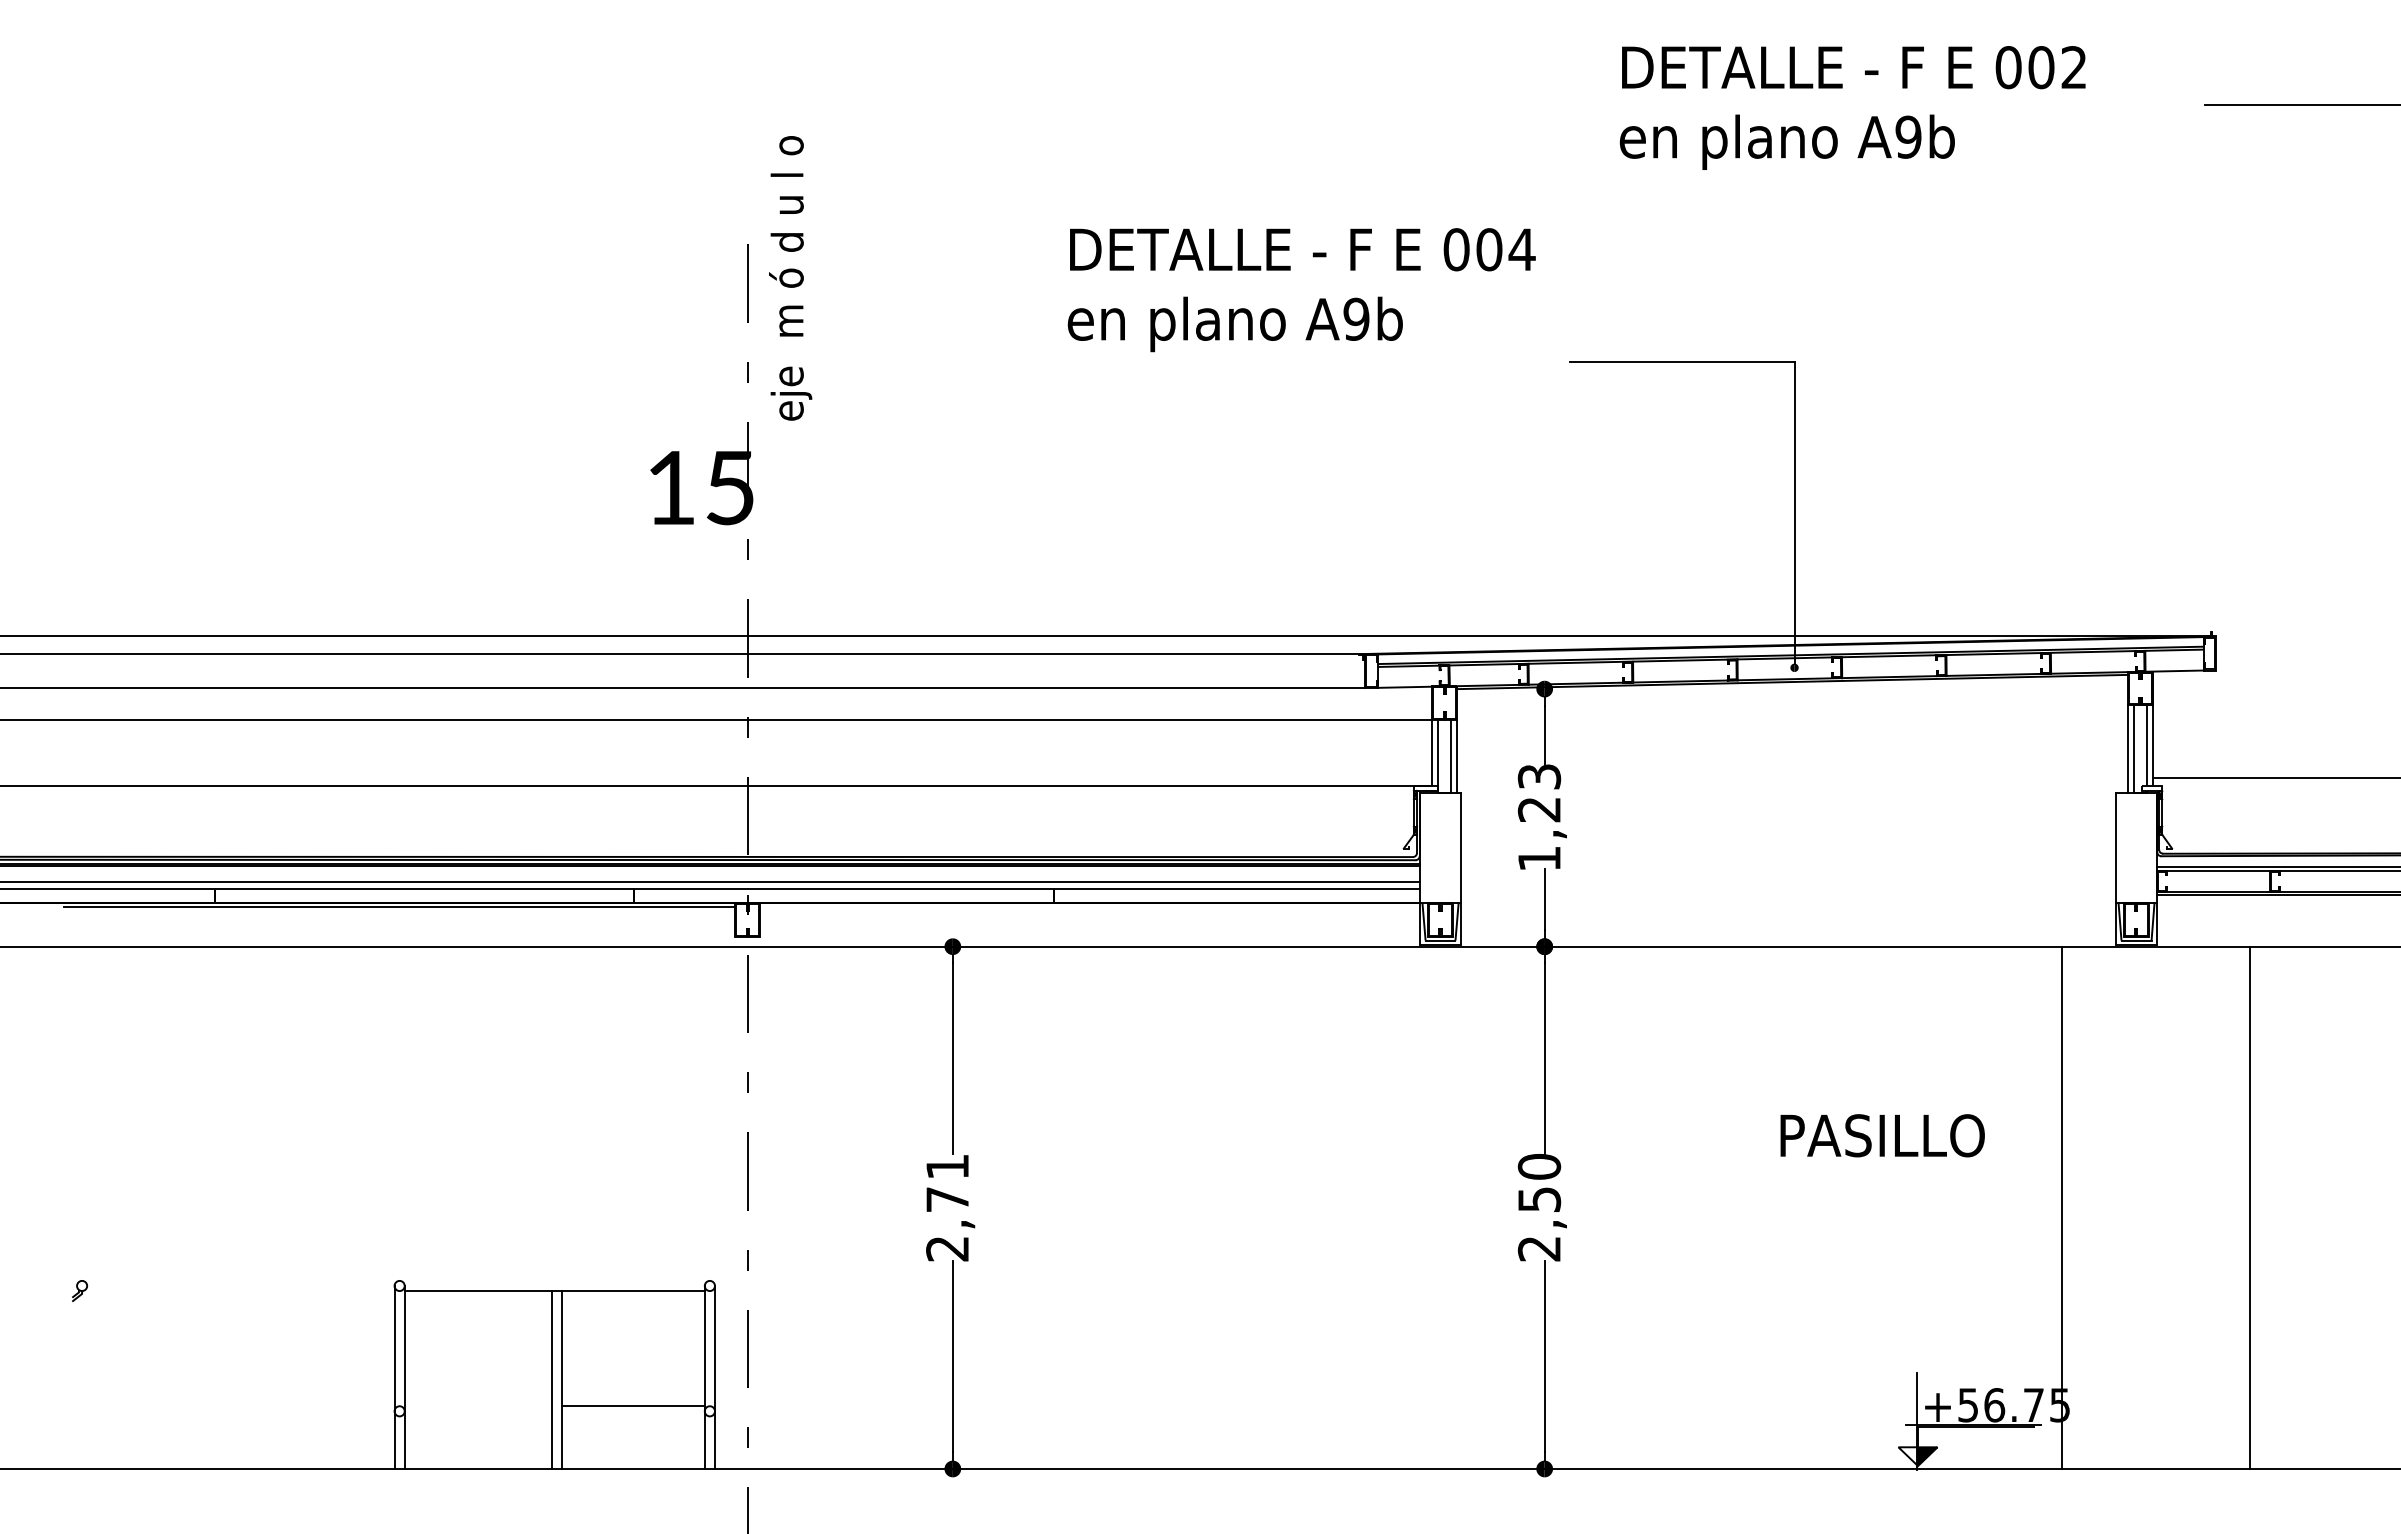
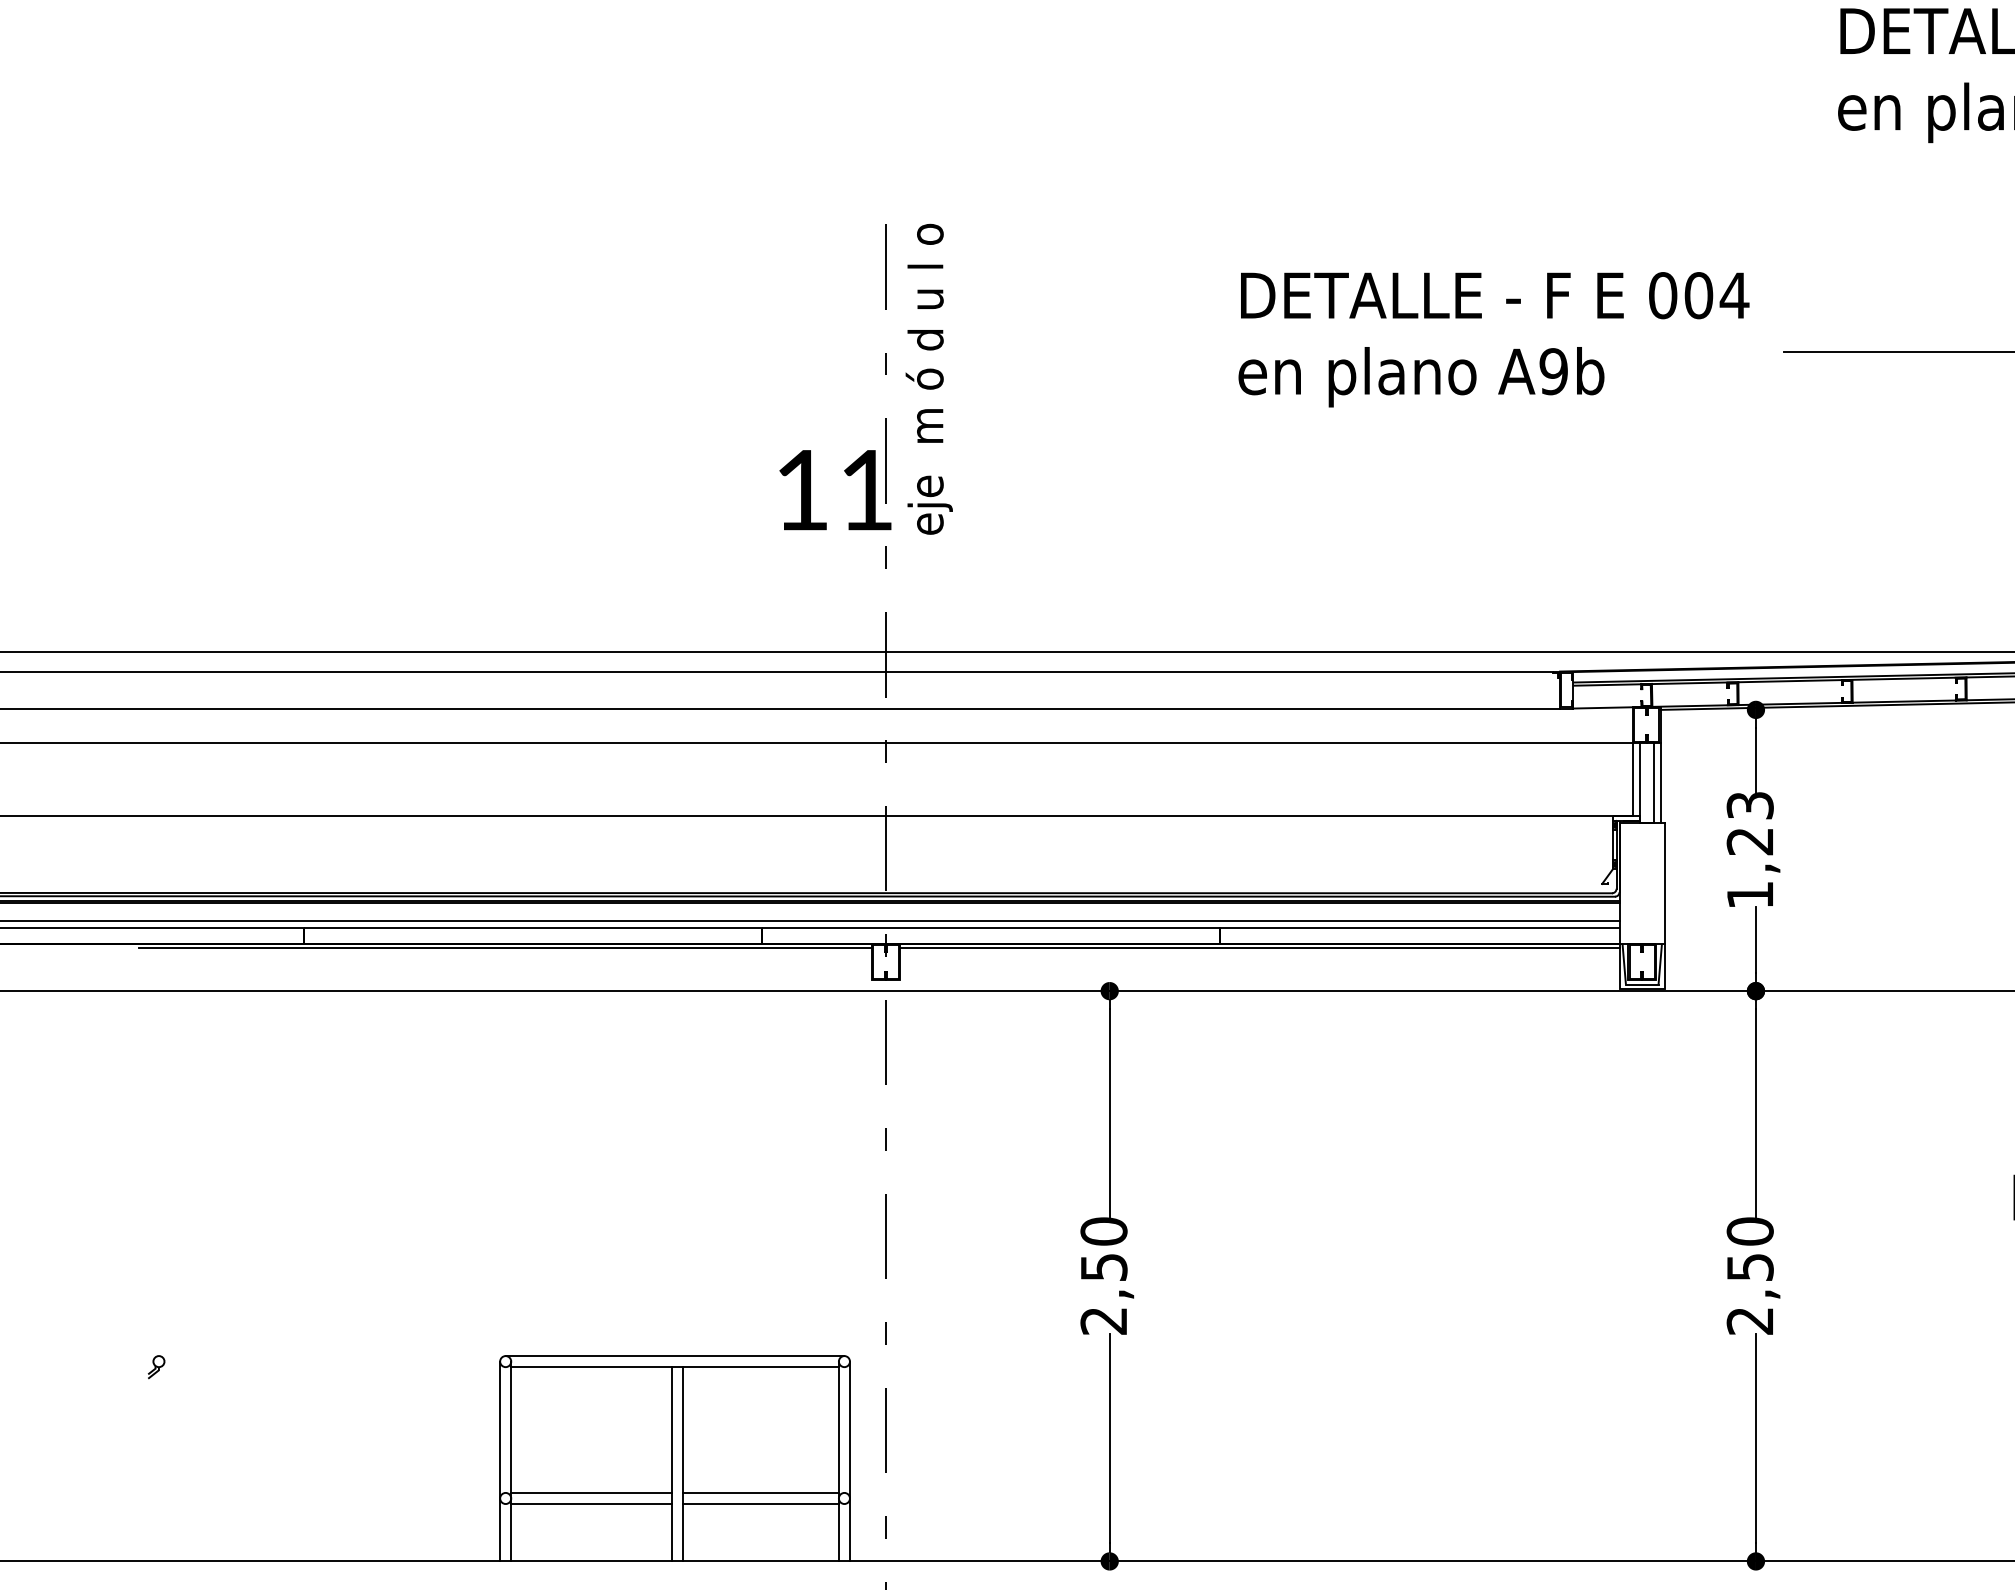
text: (790, 278) -> (929, 379), moved
text: (1301, 290) -> (1493, 340), moved
text: (729, 488) -> (865, 490), 15 -> 11
line: (1089, 907) -> (1258, 948), added
text: (947, 1182) -> (1103, 1248), 2,71 -> 2,50
line: (554, 1280) -> (674, 1355), added
line: (478, 1406) -> (591, 1493), added
line: (478, 1416) -> (591, 1504), added
line: (633, 1416) -> (761, 1504), added

